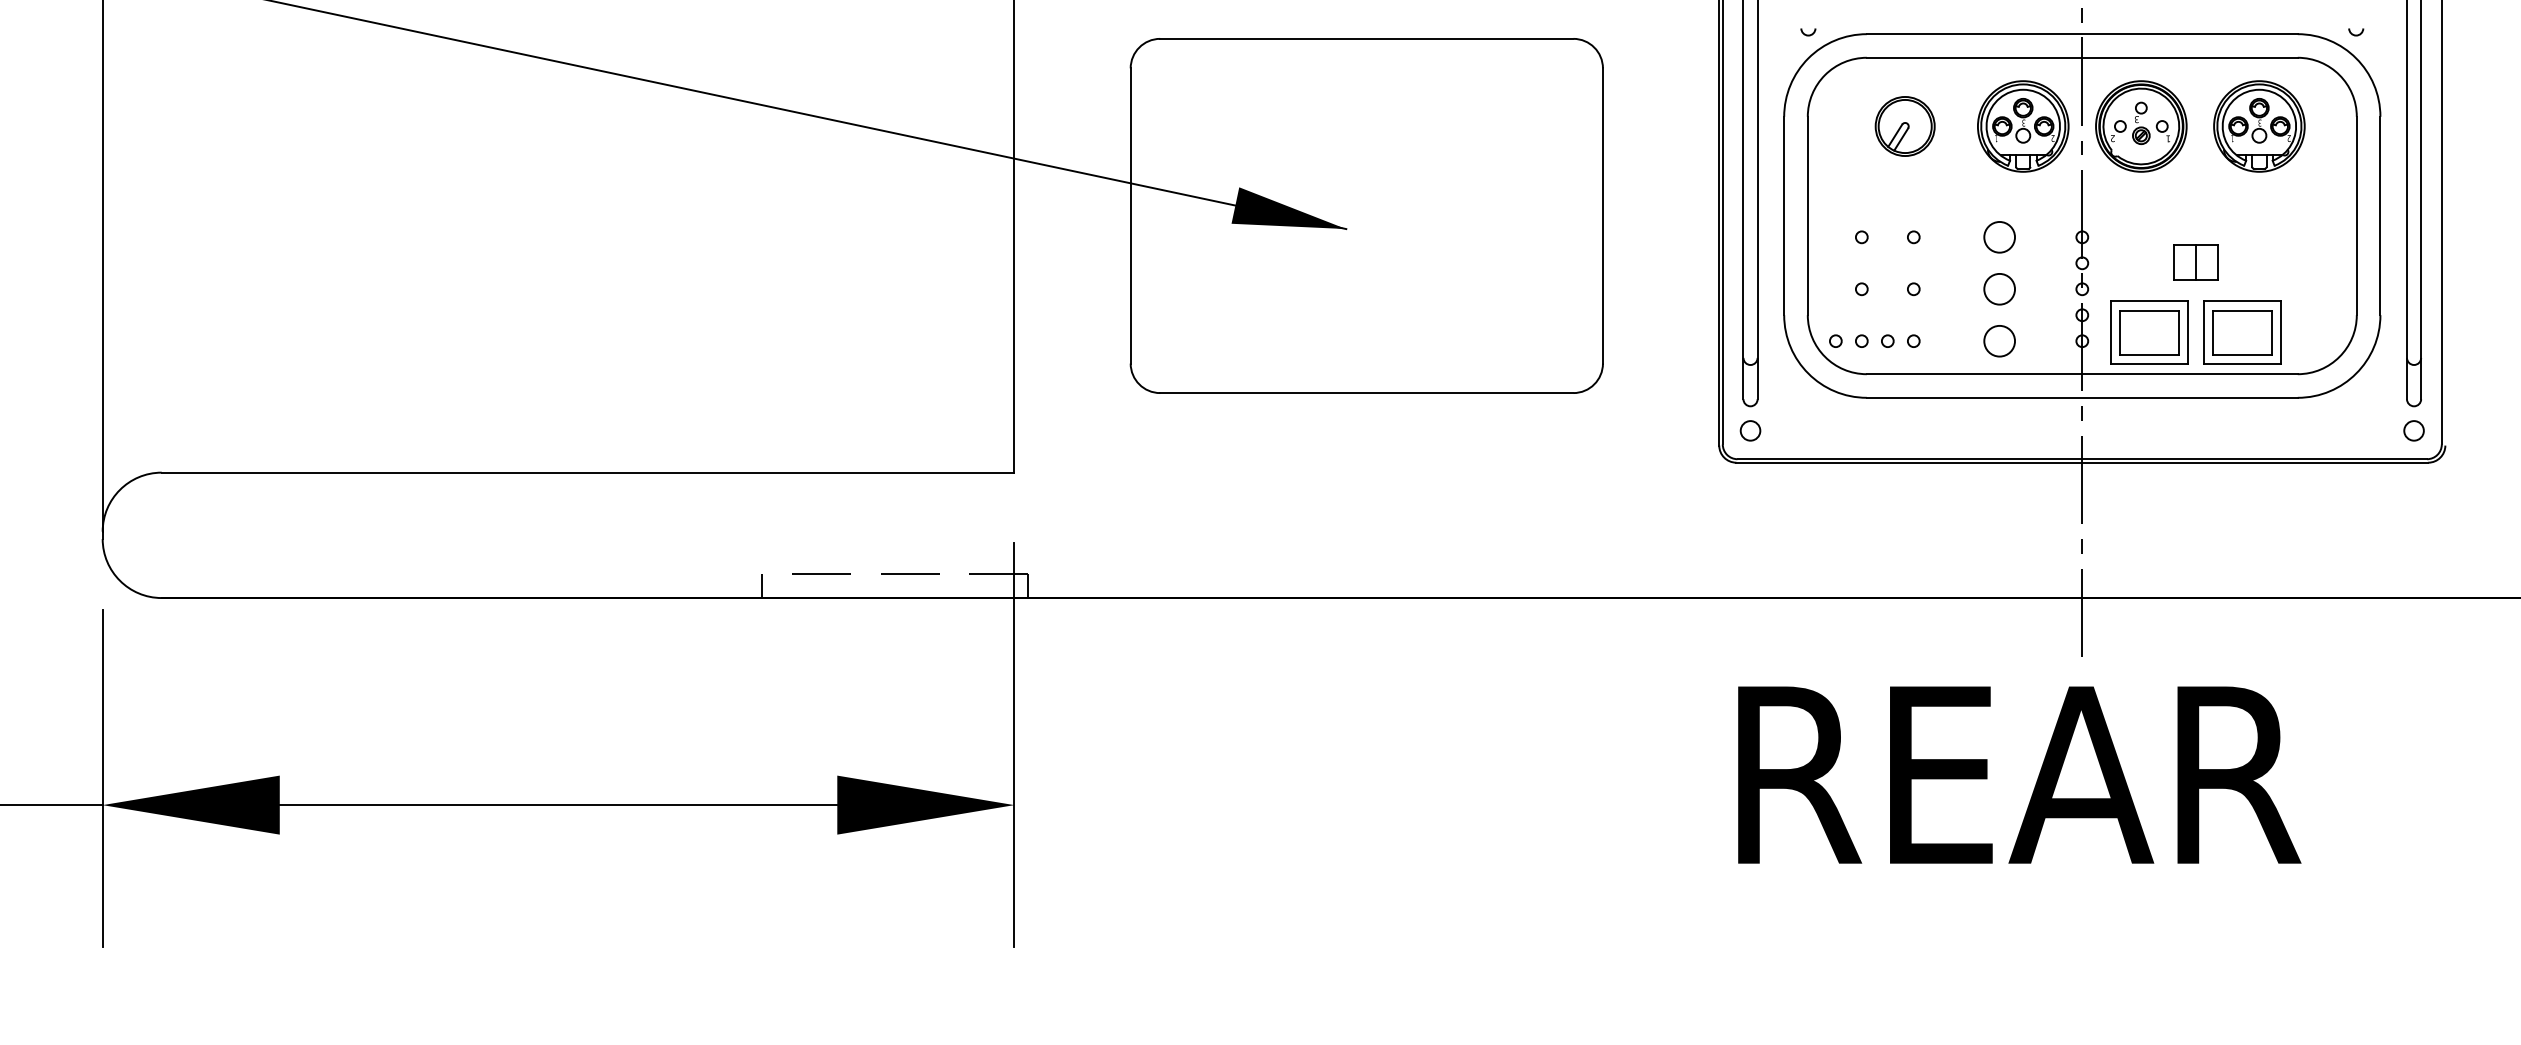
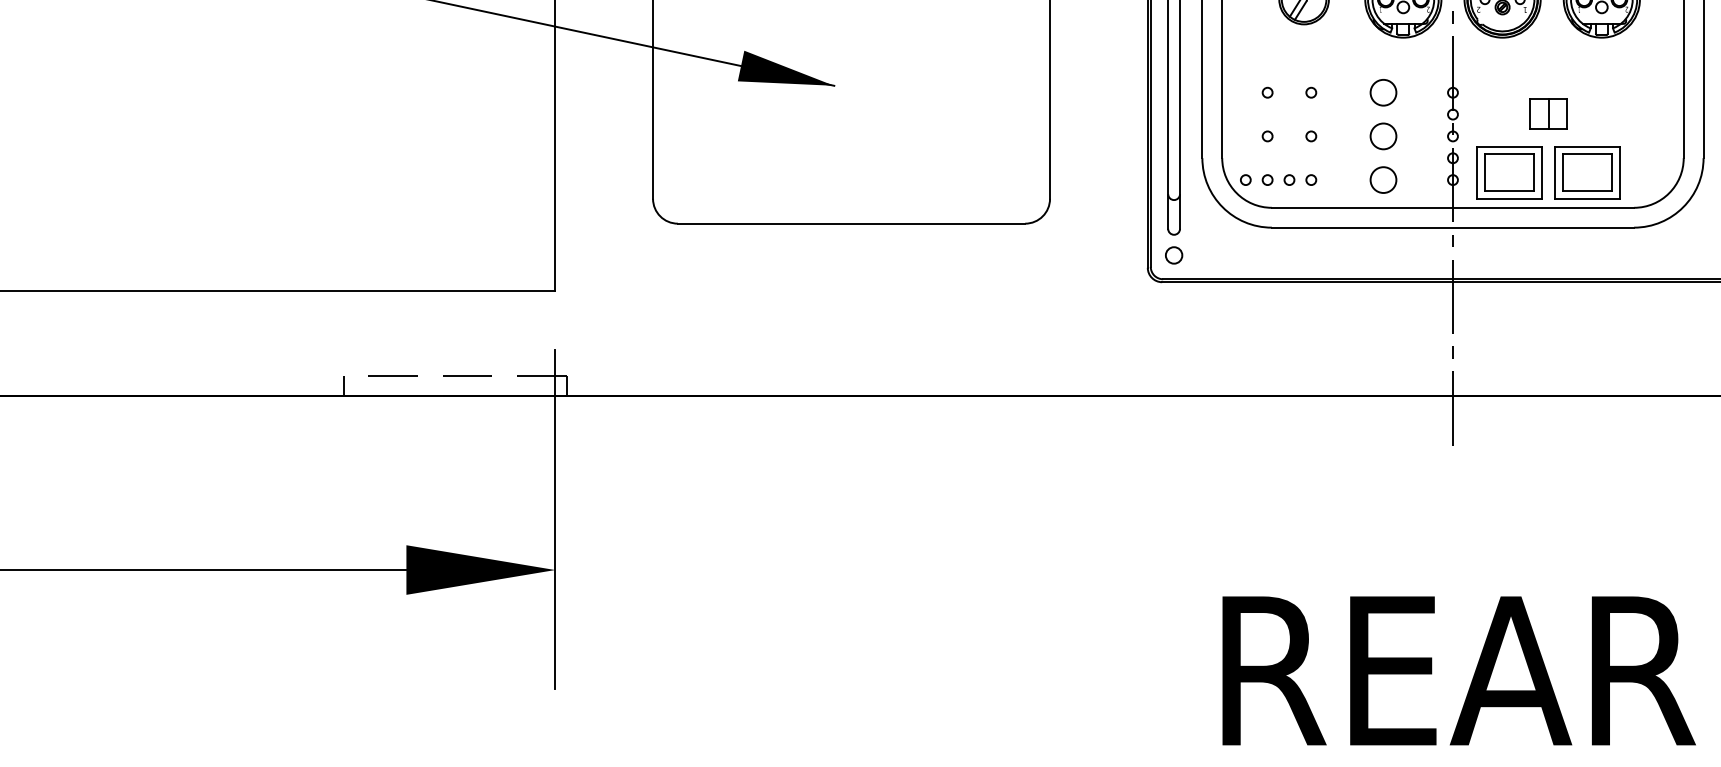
text: (2019, 774) -> (1459, 670), moved

